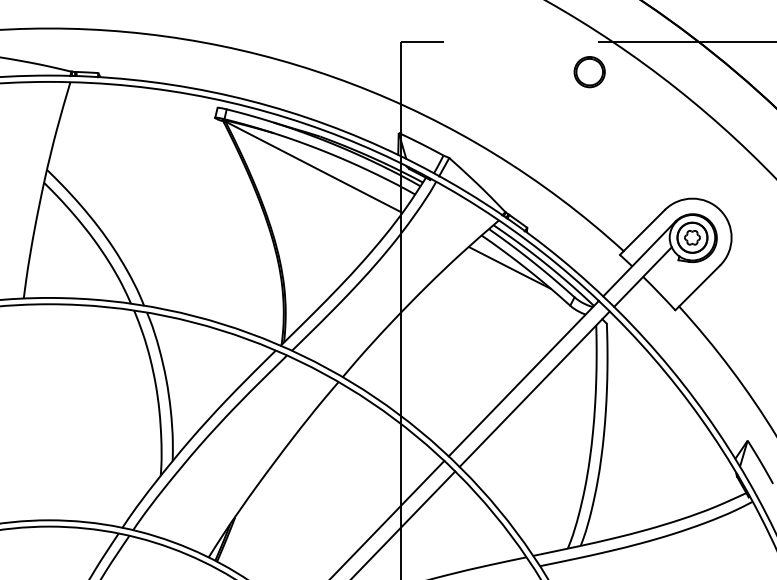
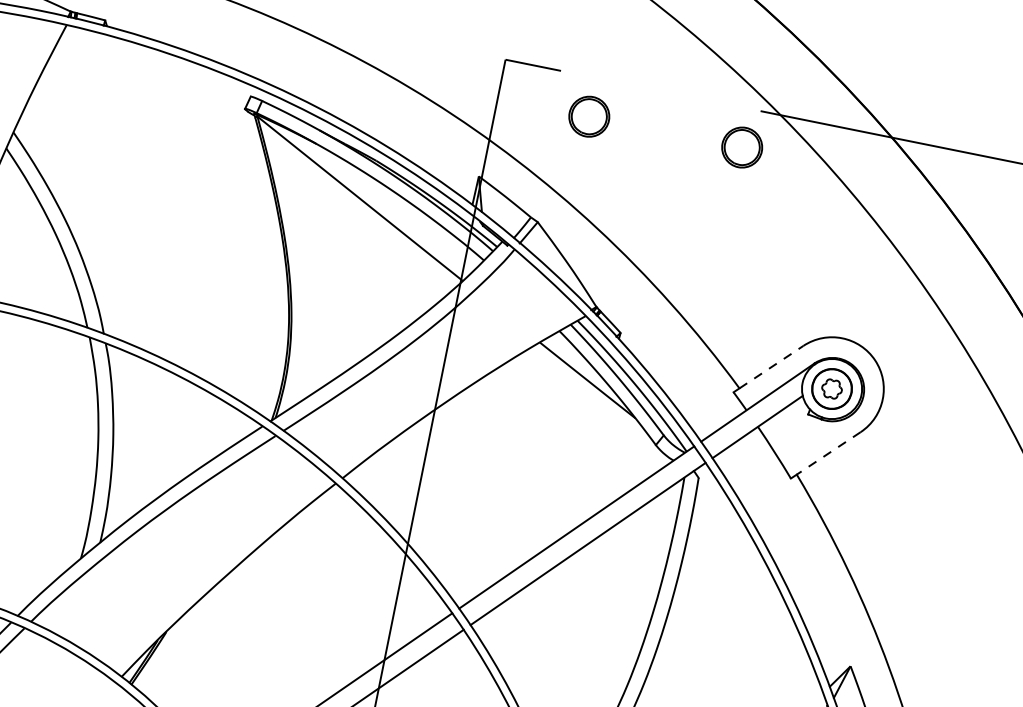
part: (471, 72) -> (588, 117), added
line: (644, 230) -> (771, 367), solid -> dashed
line: (699, 286) -> (828, 453), solid -> dashed

